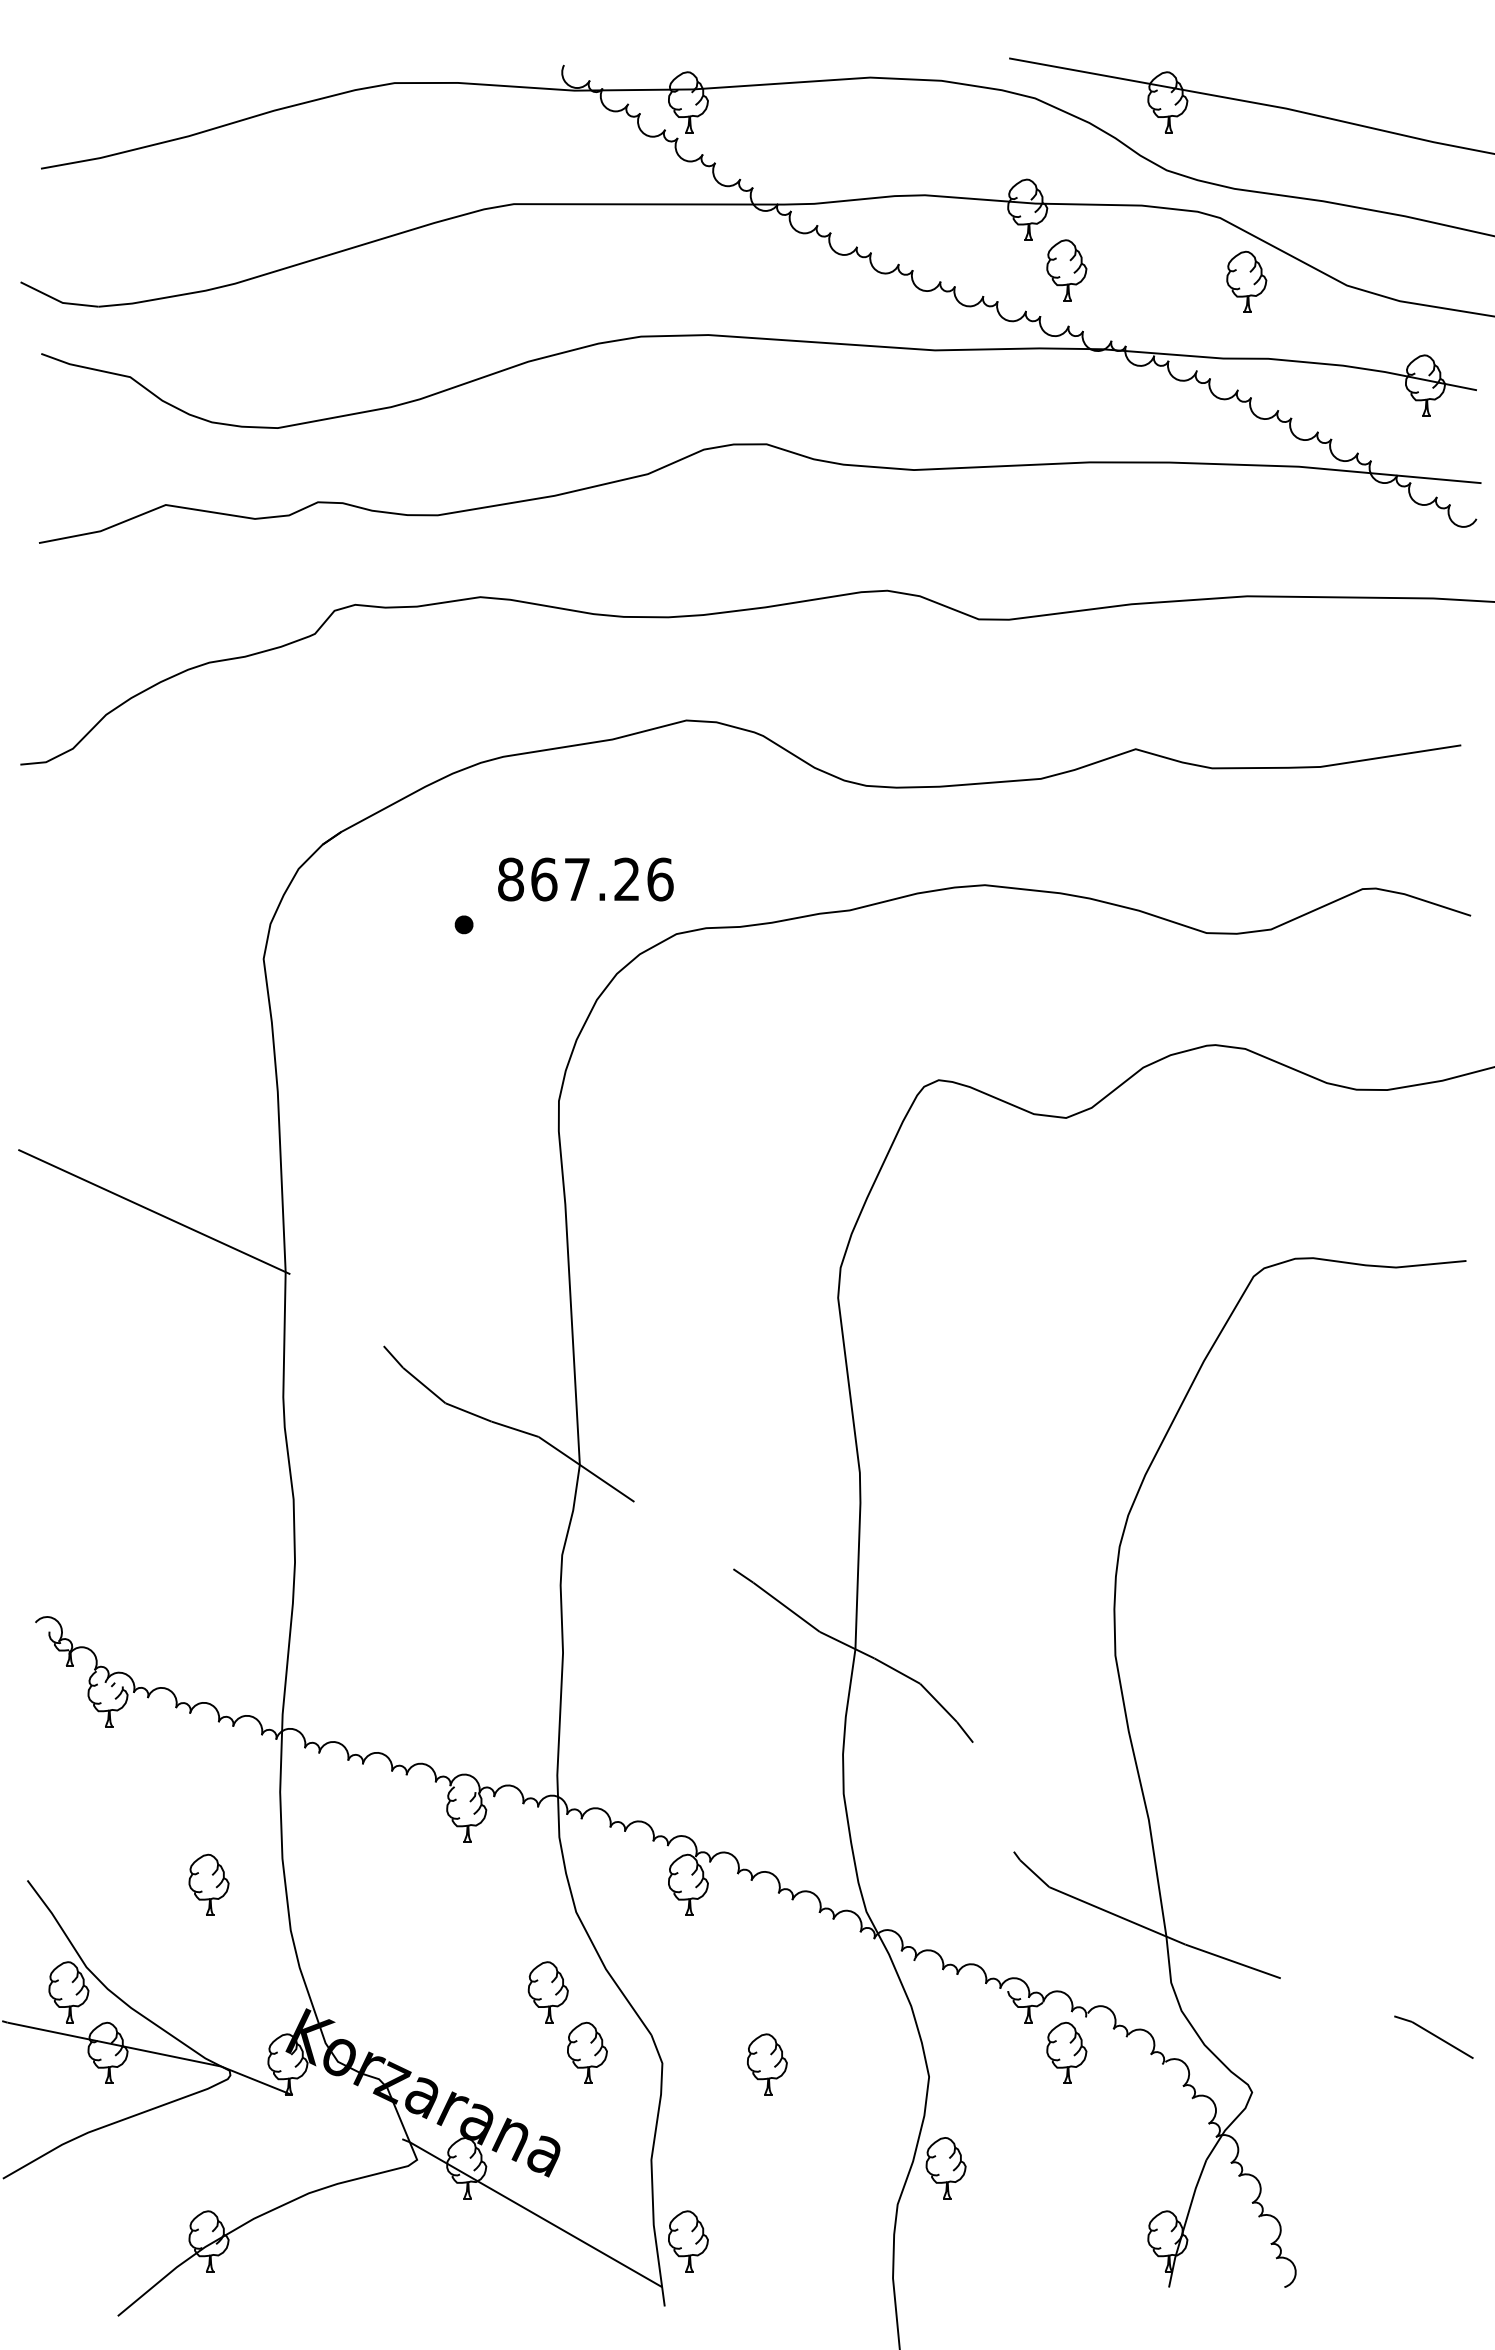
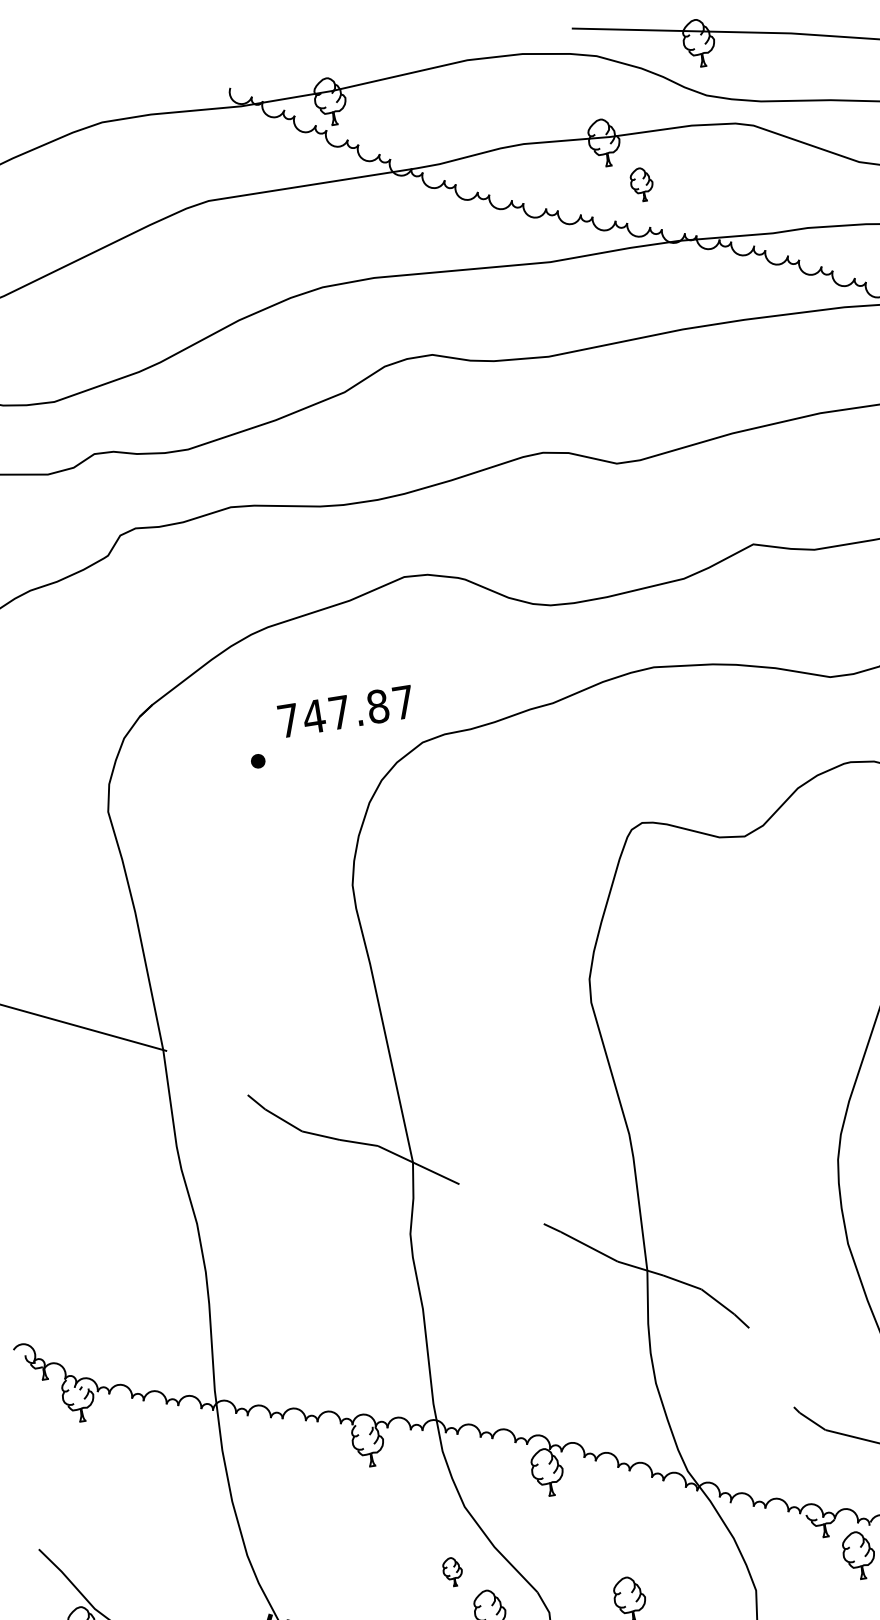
part: (1066, 270) -> (641, 184), size x0.7
part: (1246, 281) -> (781, 171), removed
text: (585, 879) -> (346, 711), 867.26 -> 747.87
part: (208, 1884) -> (178, 1530), removed
part: (547, 1992) -> (452, 1572), size x0.6

